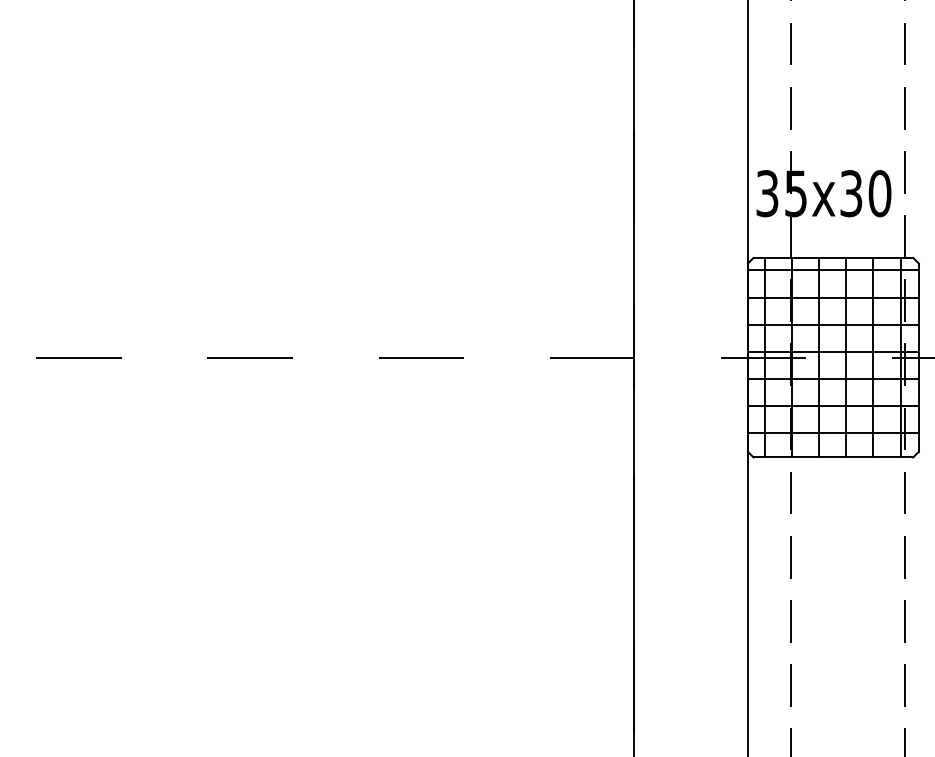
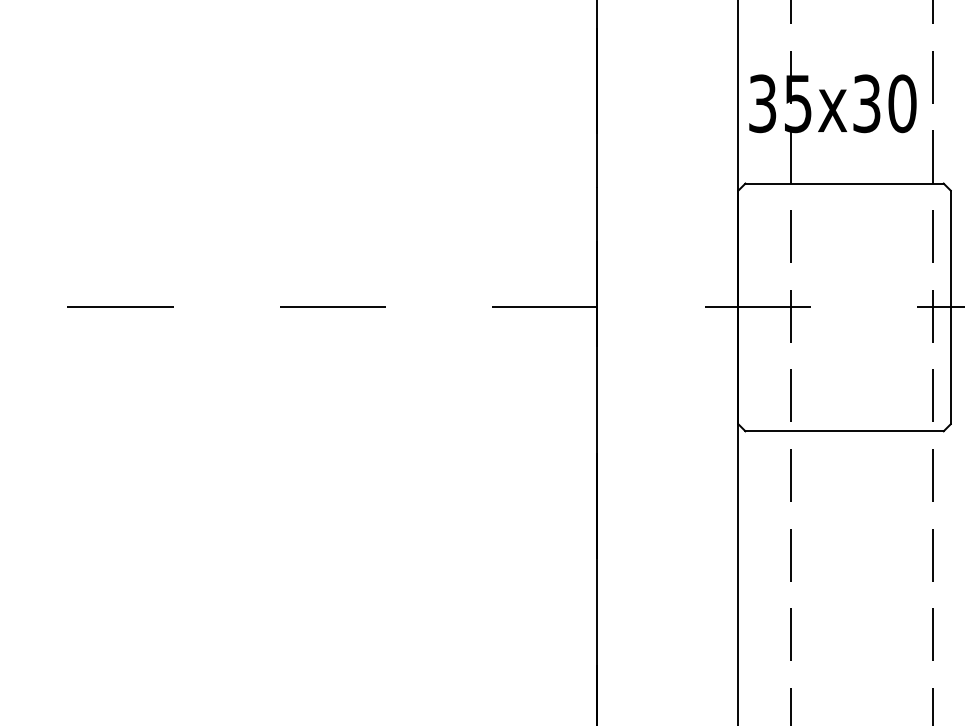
hatch: (832, 357) -> (843, 307), removed

